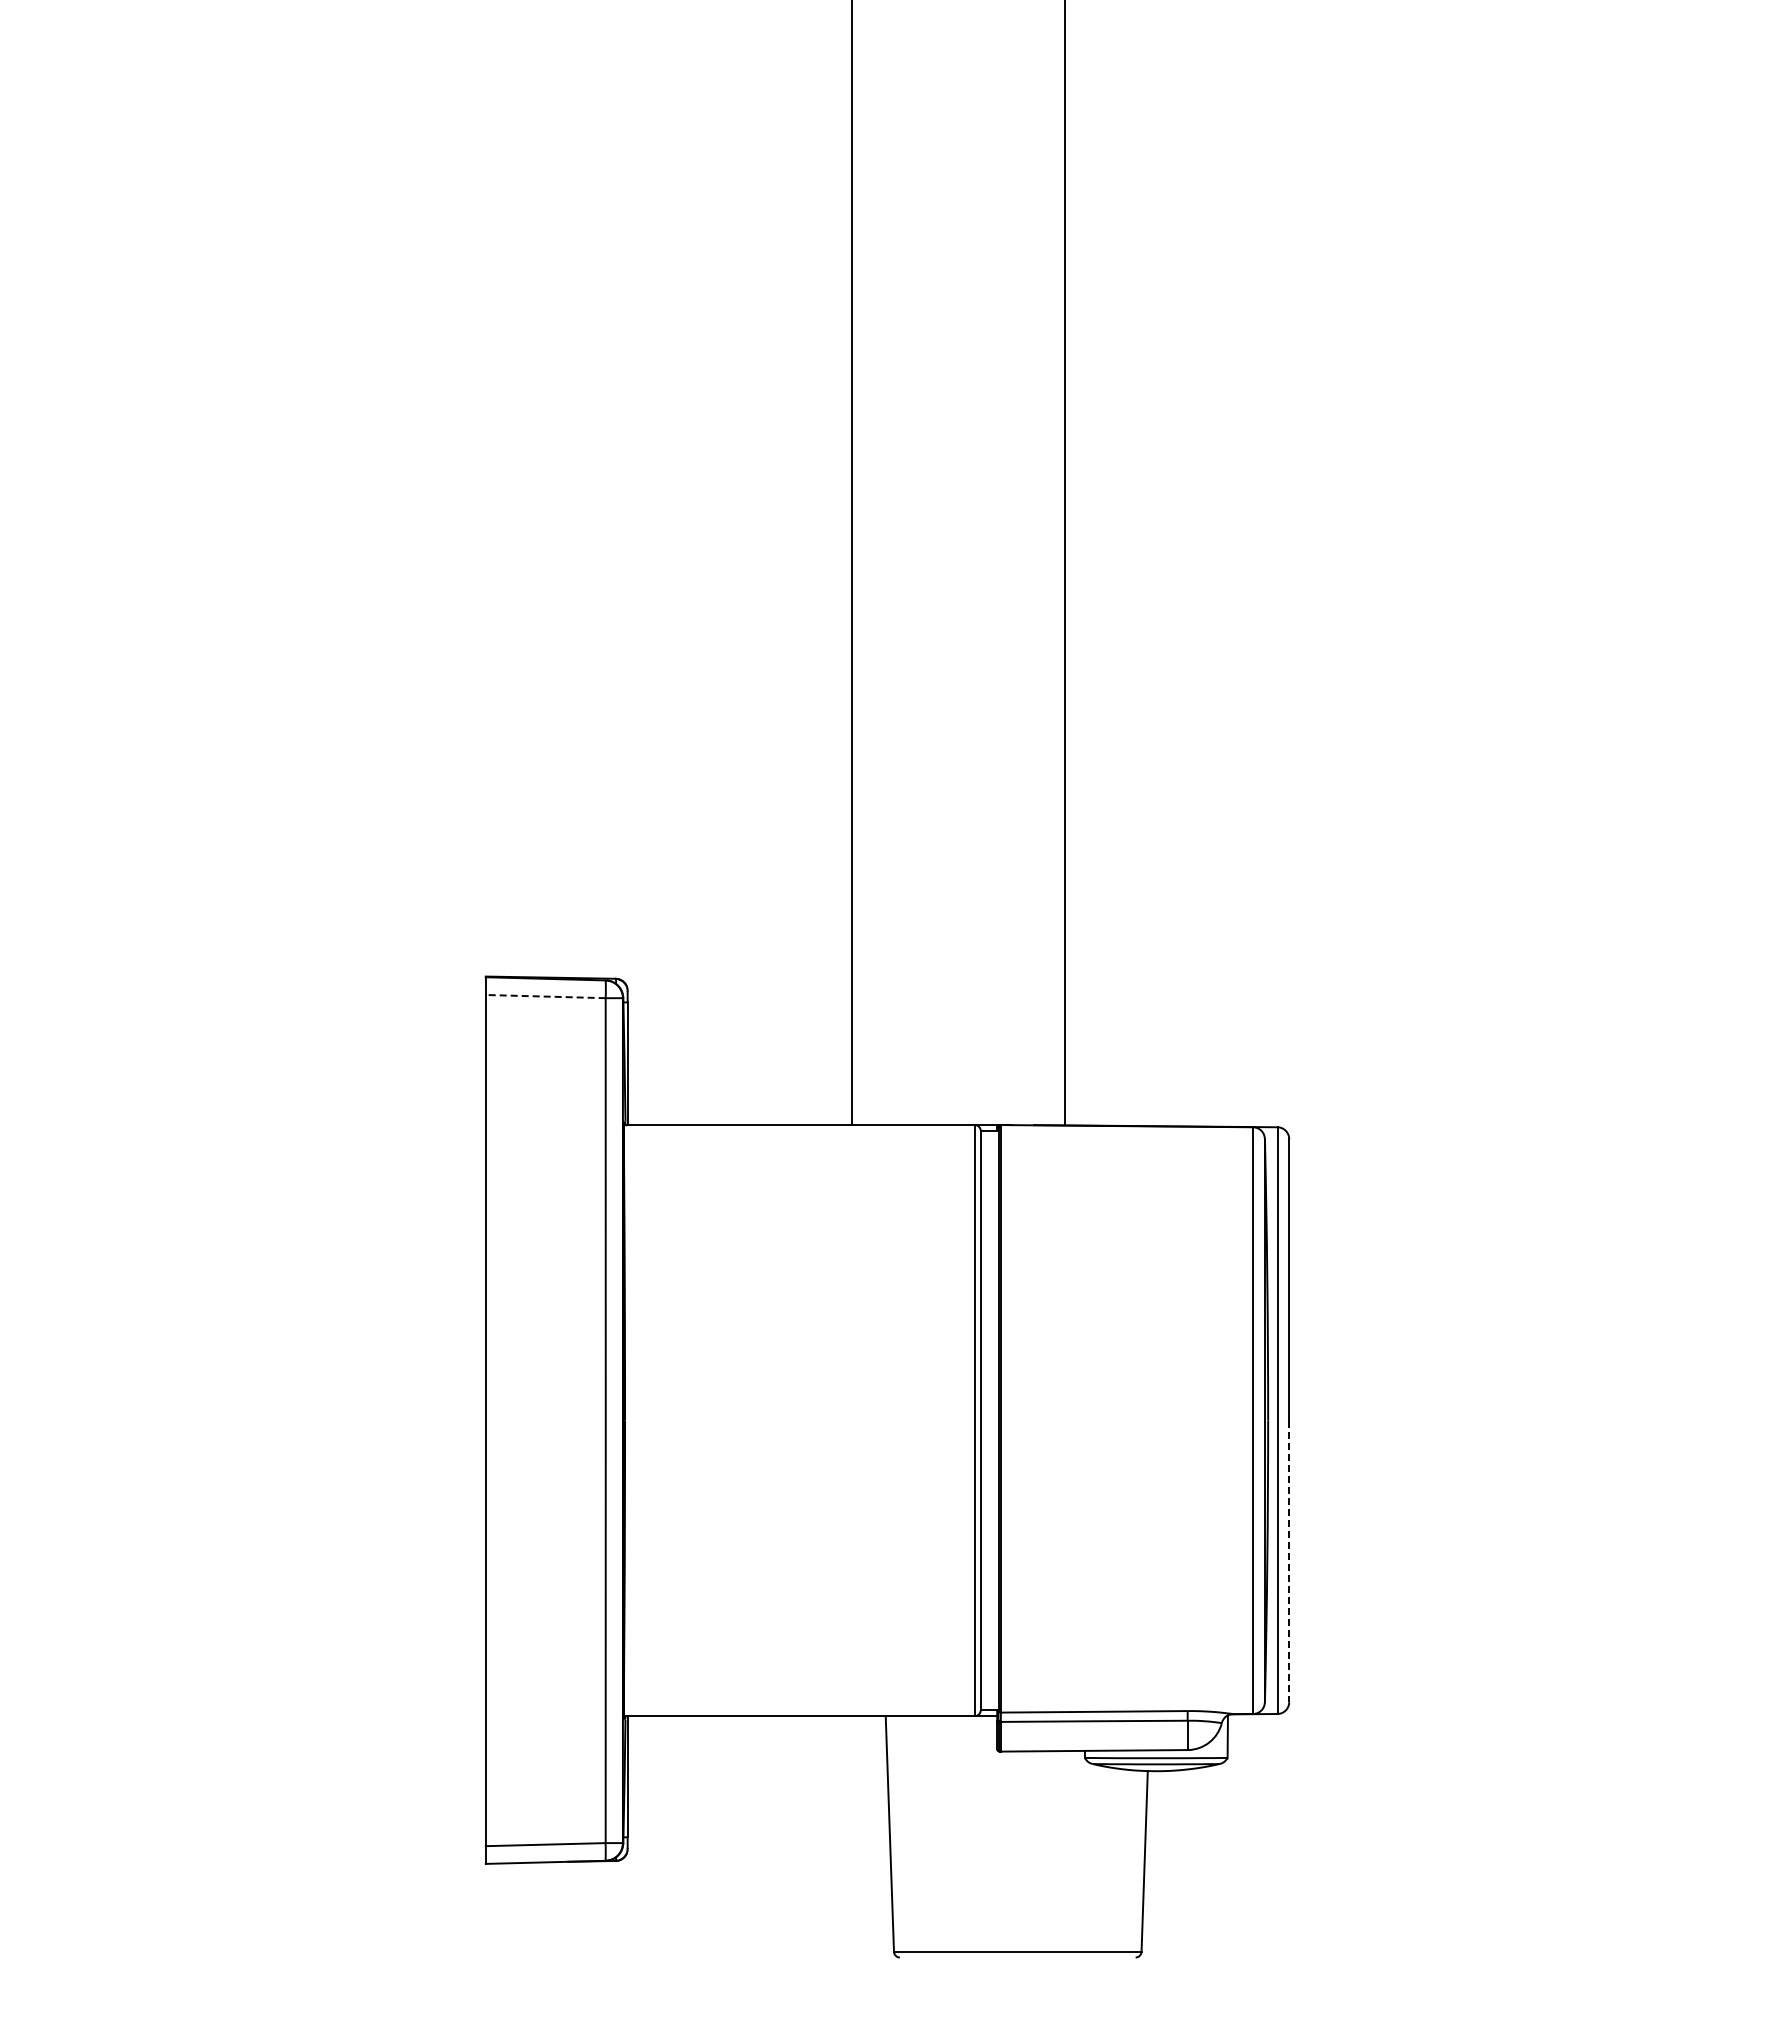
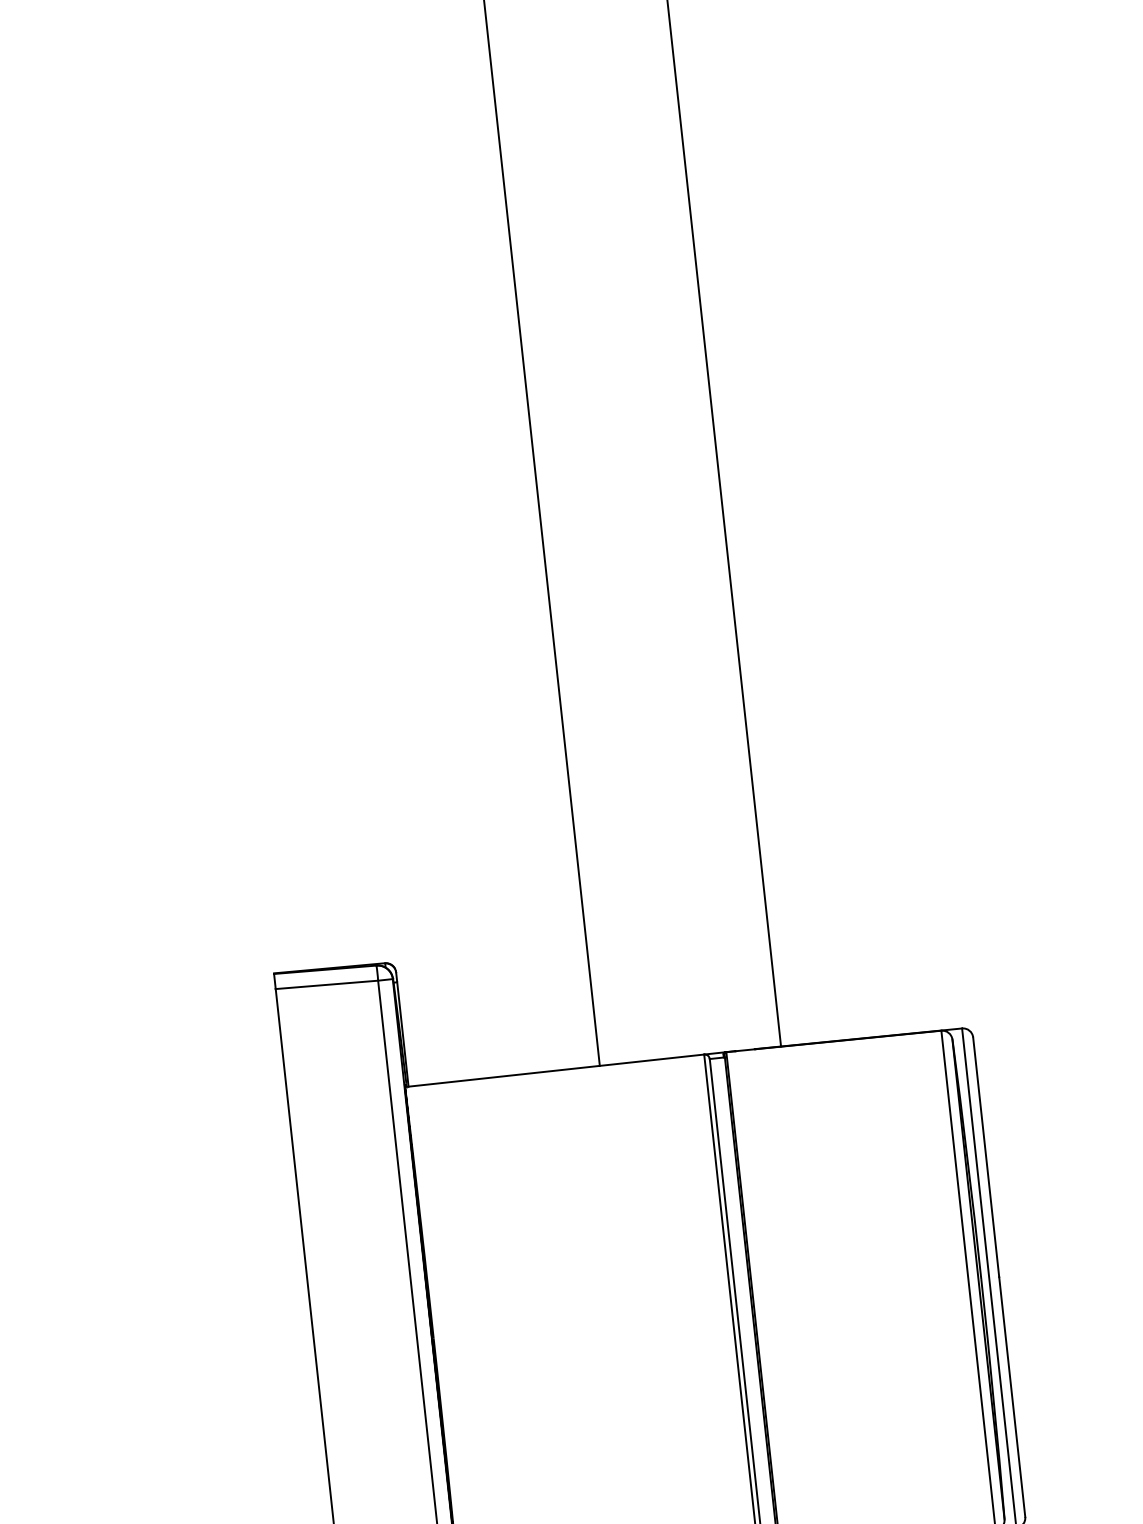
line: (545, 996) -> (326, 984), dashed -> solid
line: (1289, 1561) -> (1012, 1397), dashed -> solid

